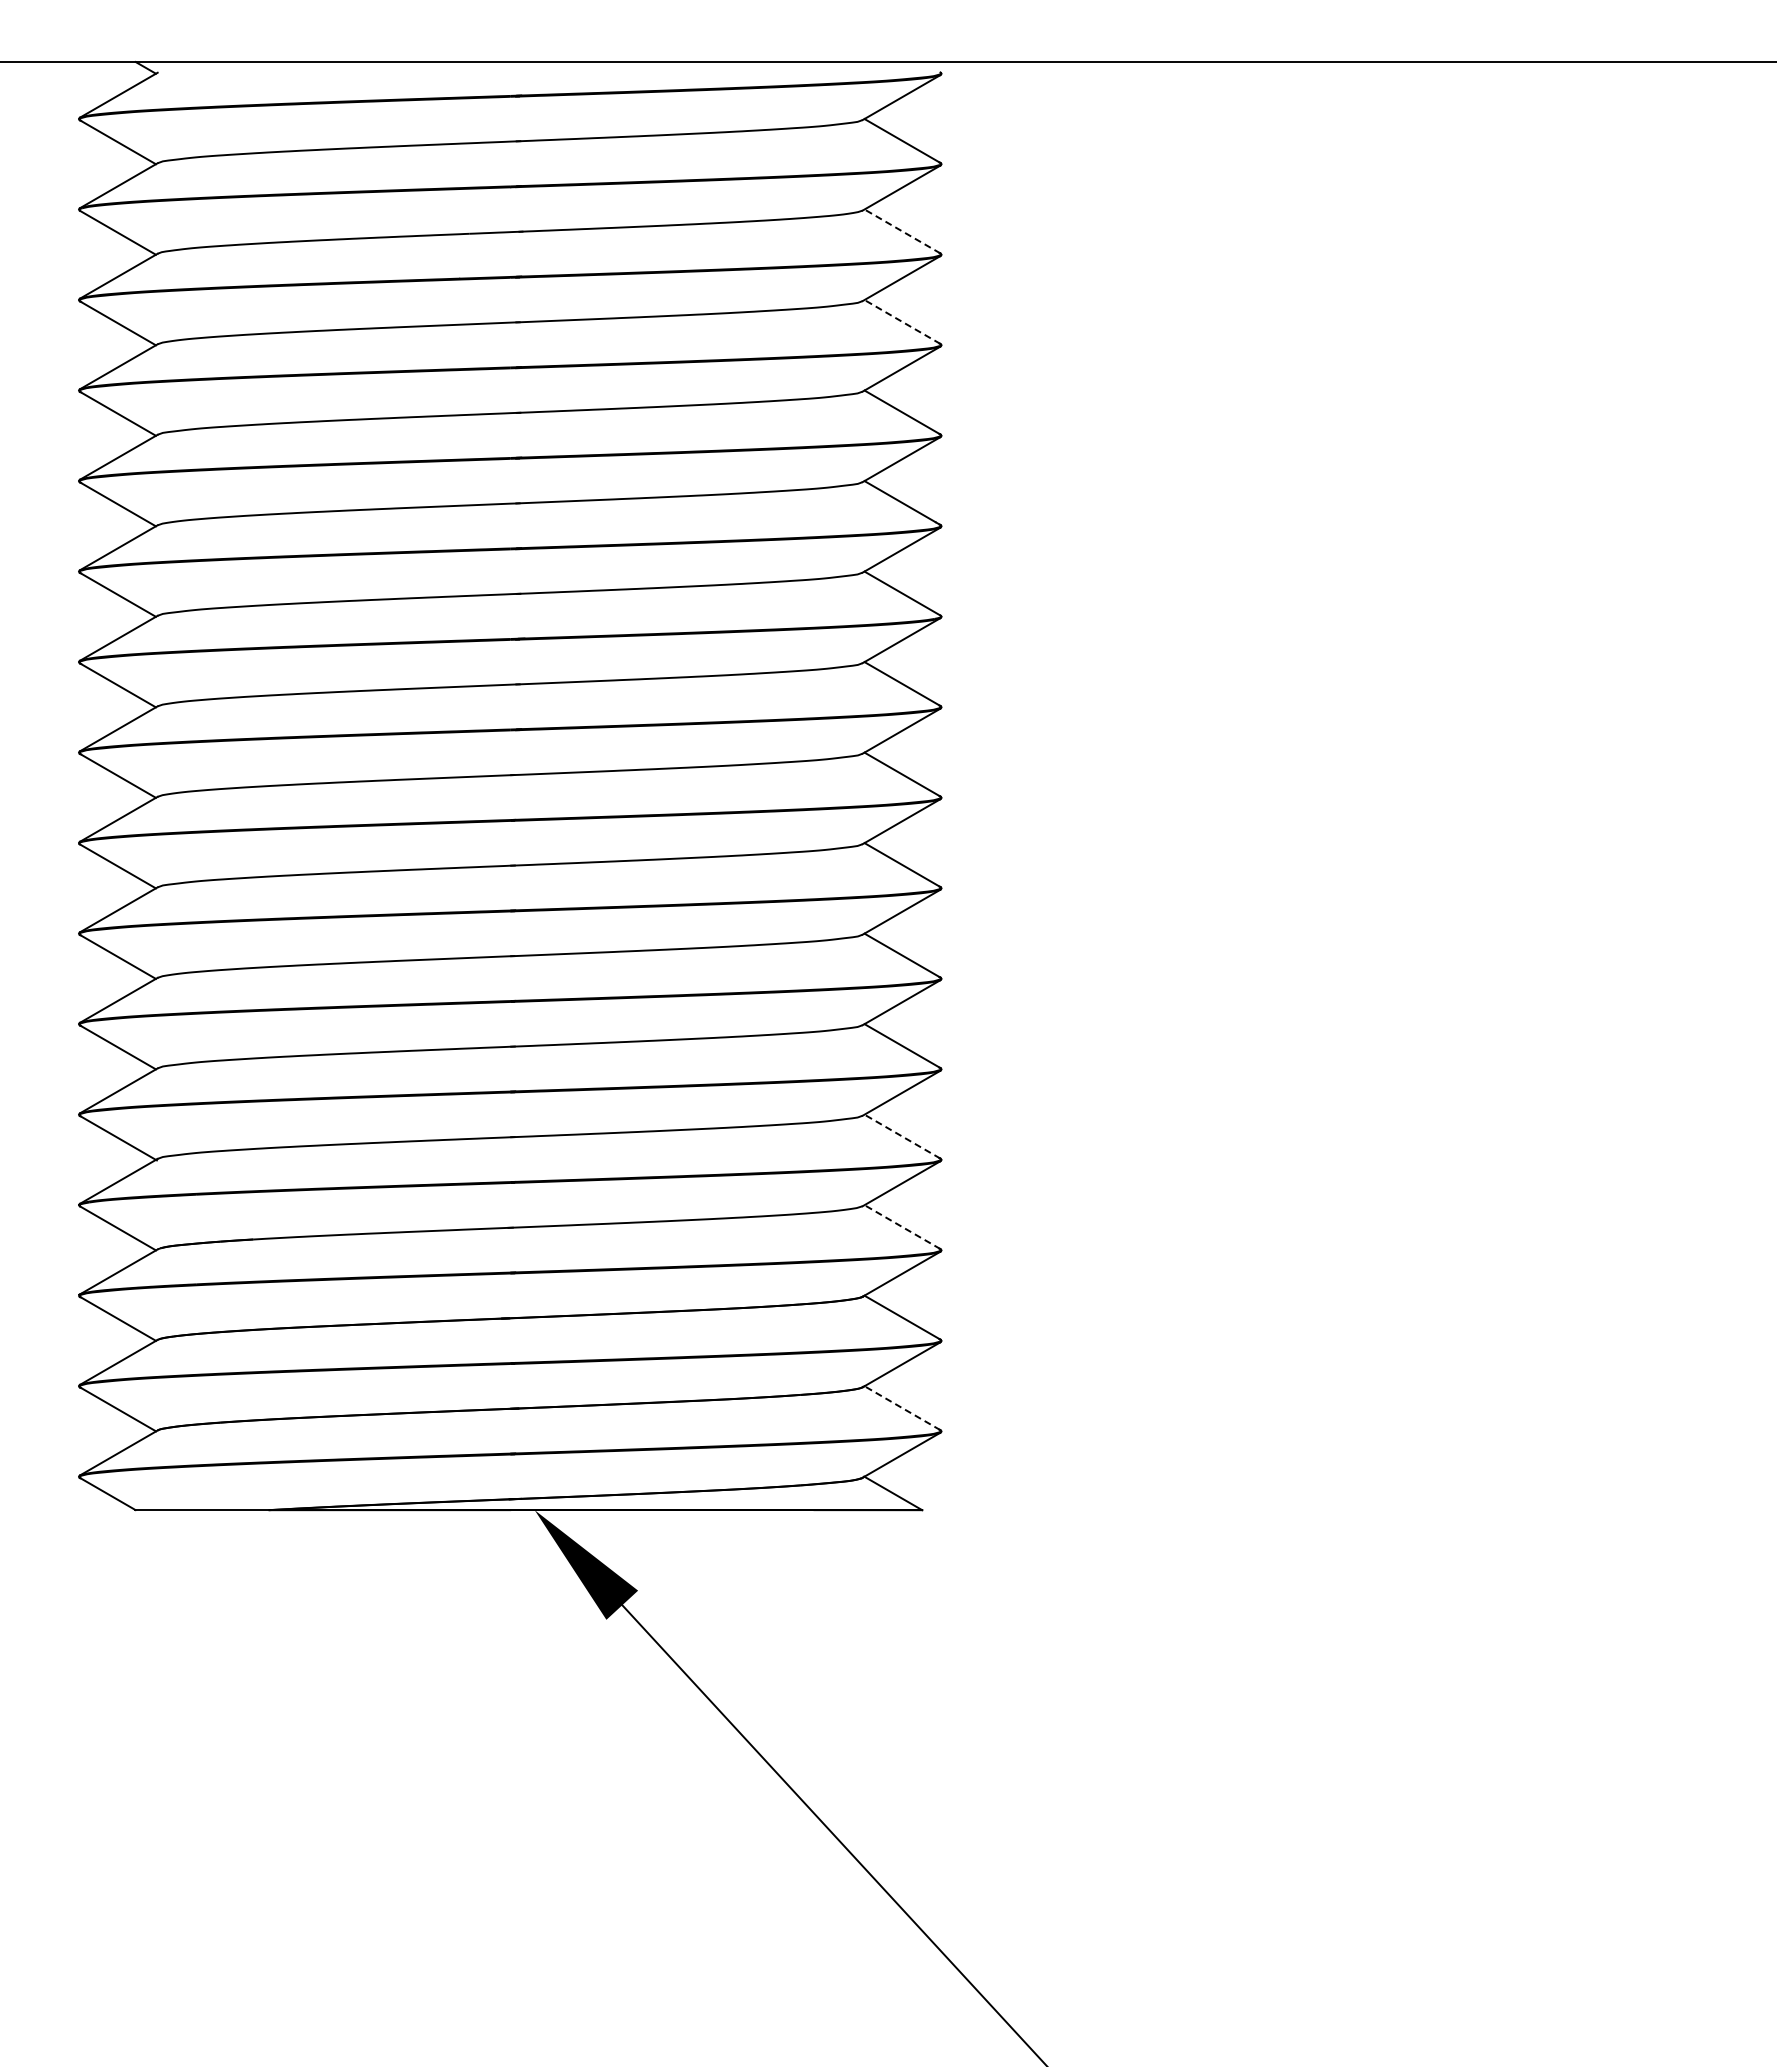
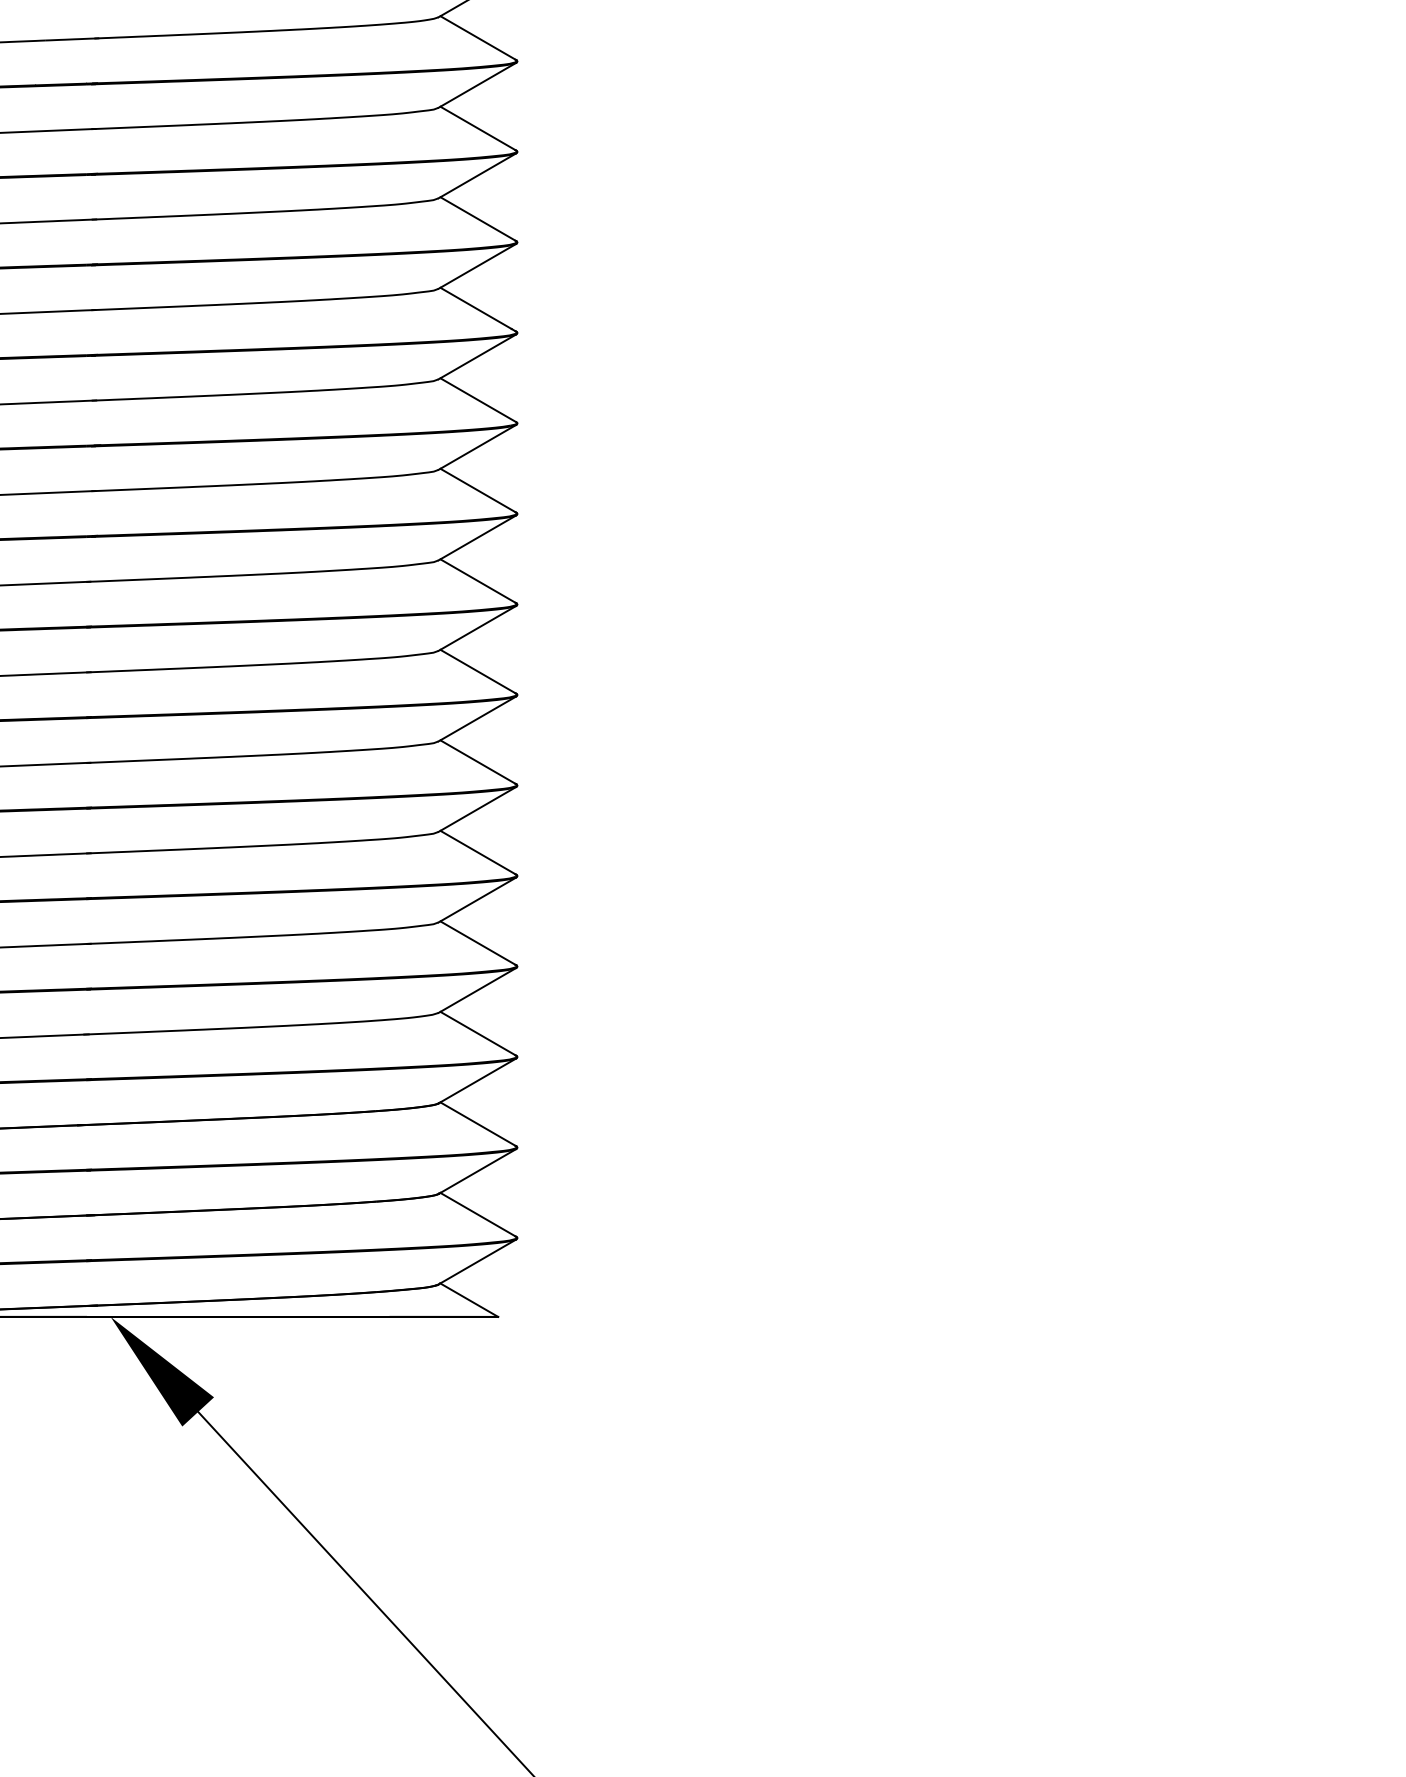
line: (902, 231) -> (478, 38), dashed -> solid
line: (902, 322) -> (478, 129), dashed -> solid
line: (902, 1136) -> (478, 943), dashed -> solid
line: (902, 1227) -> (478, 1034), dashed -> solid
line: (902, 1408) -> (478, 1215), dashed -> solid

